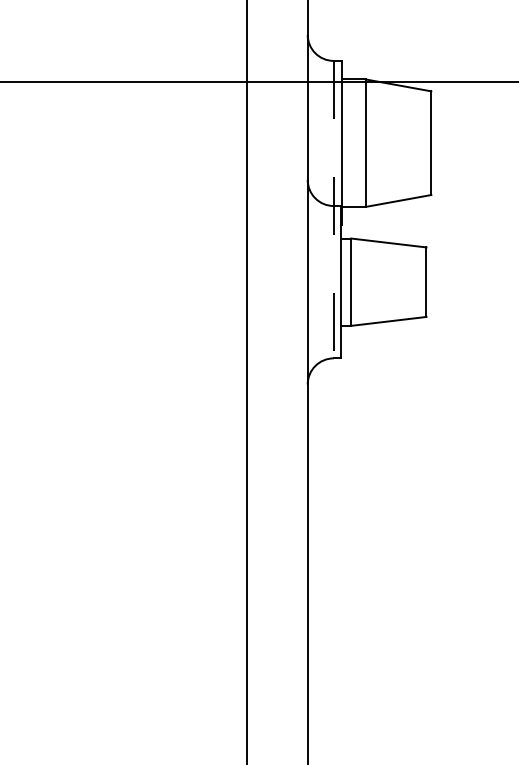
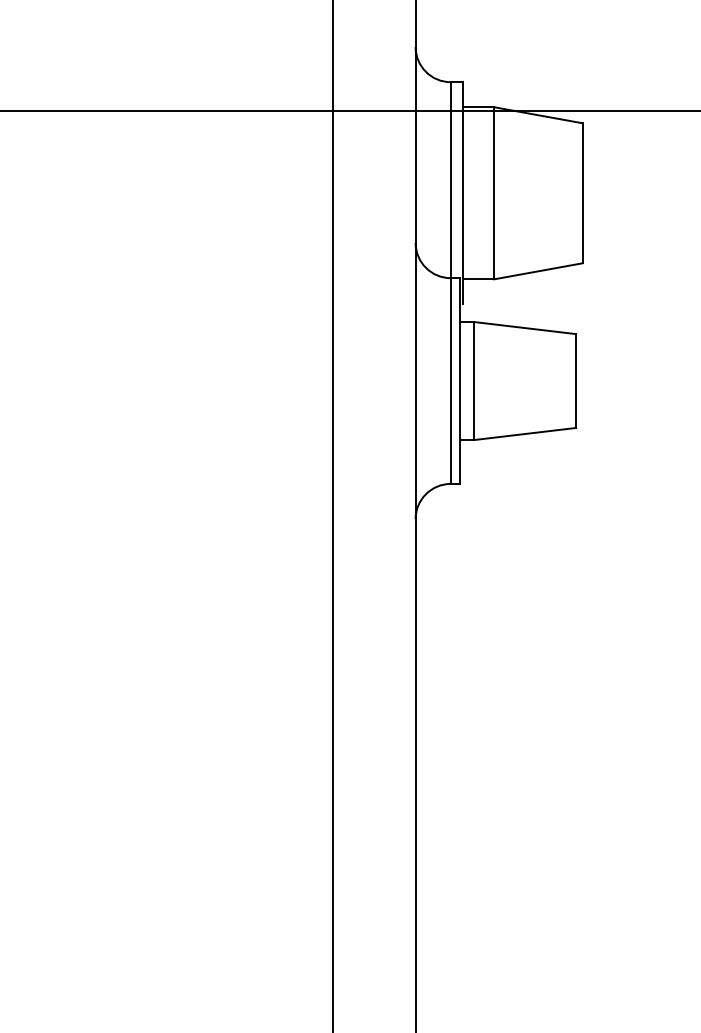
line: (333, 209) -> (450, 282), dashed -> solid

